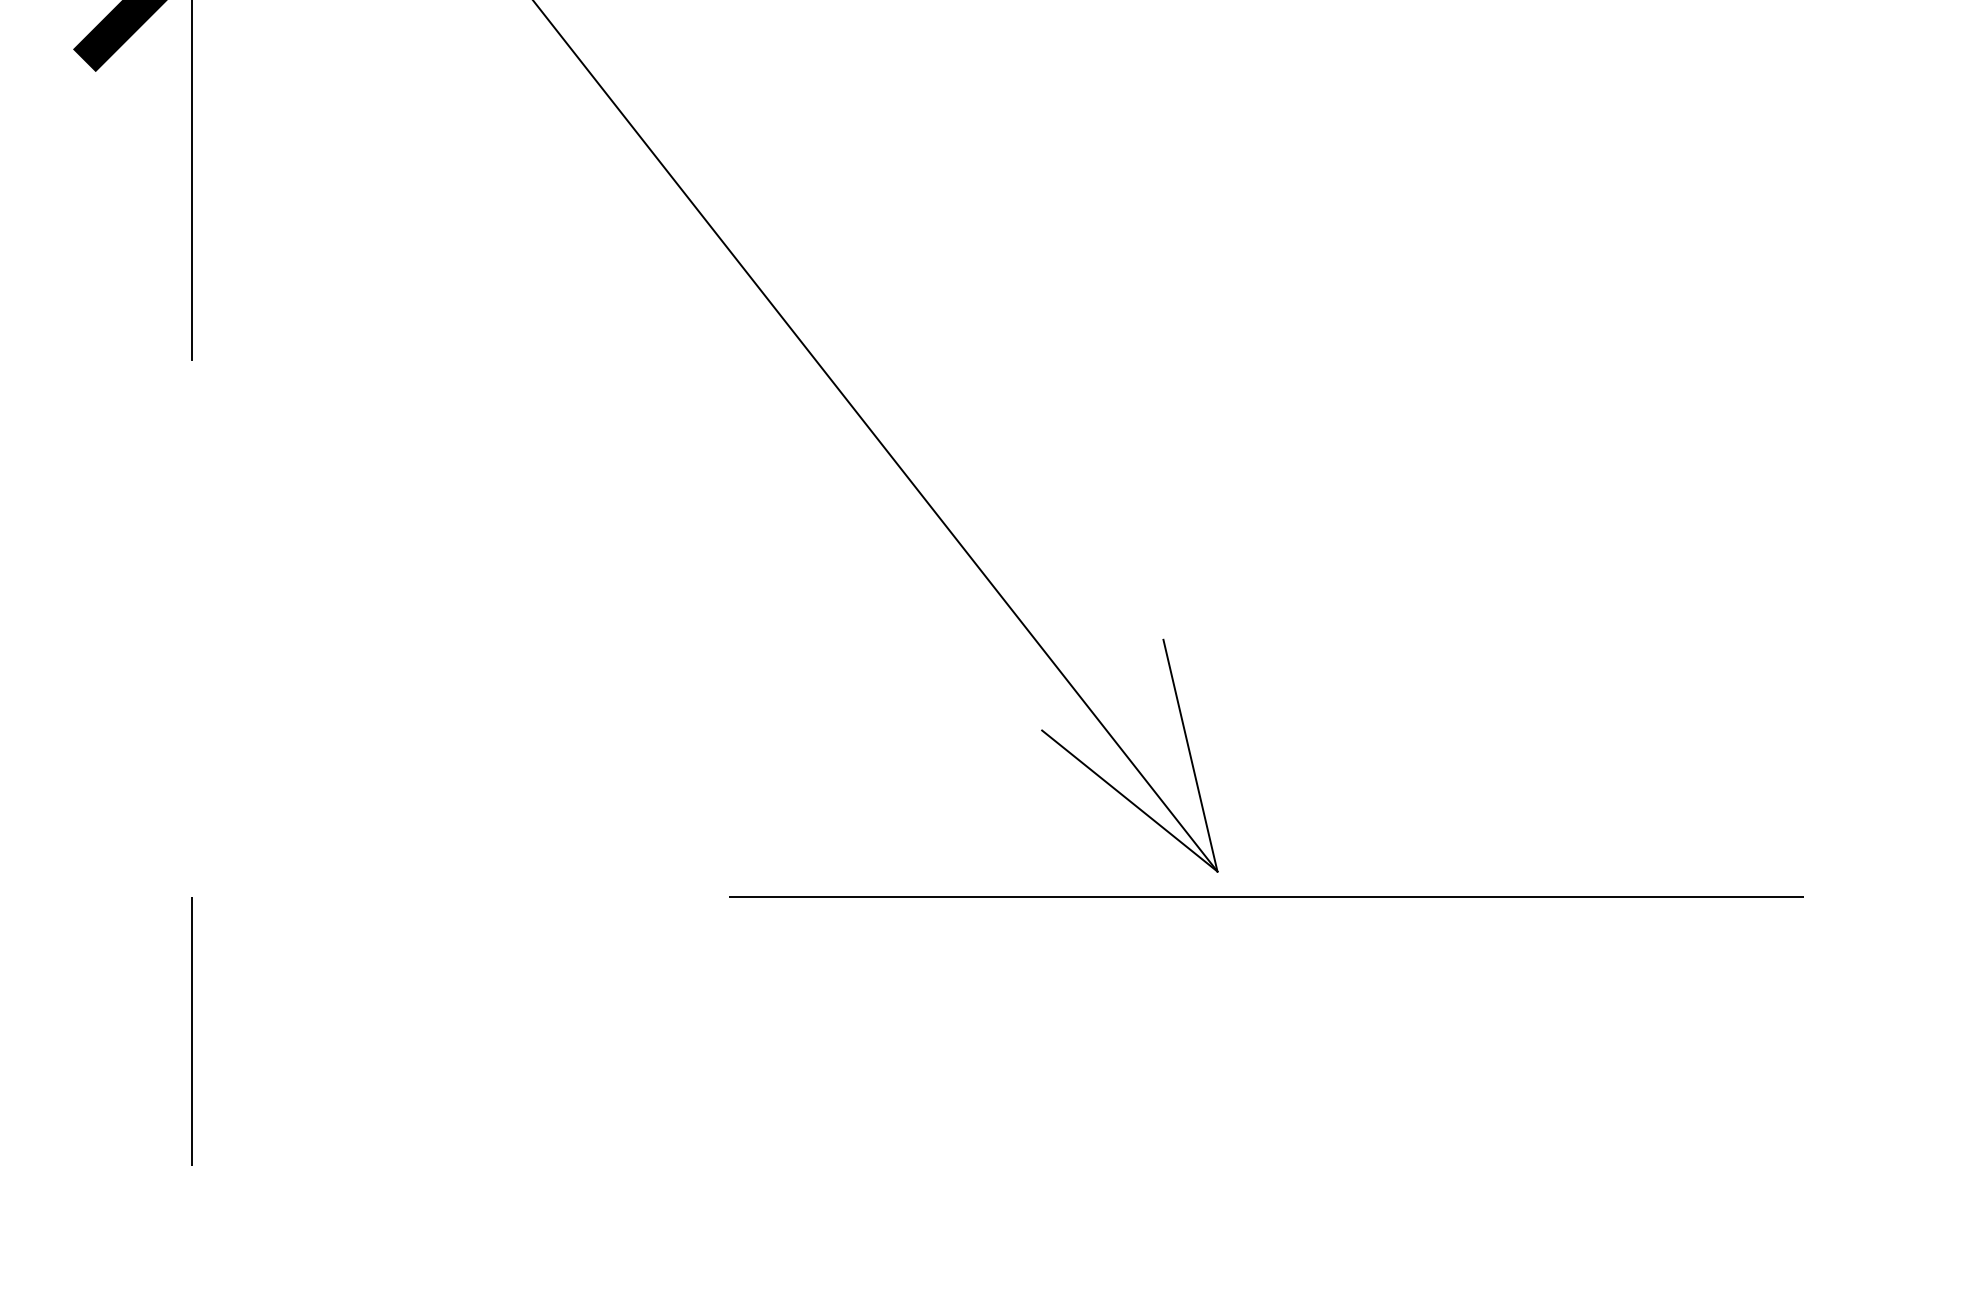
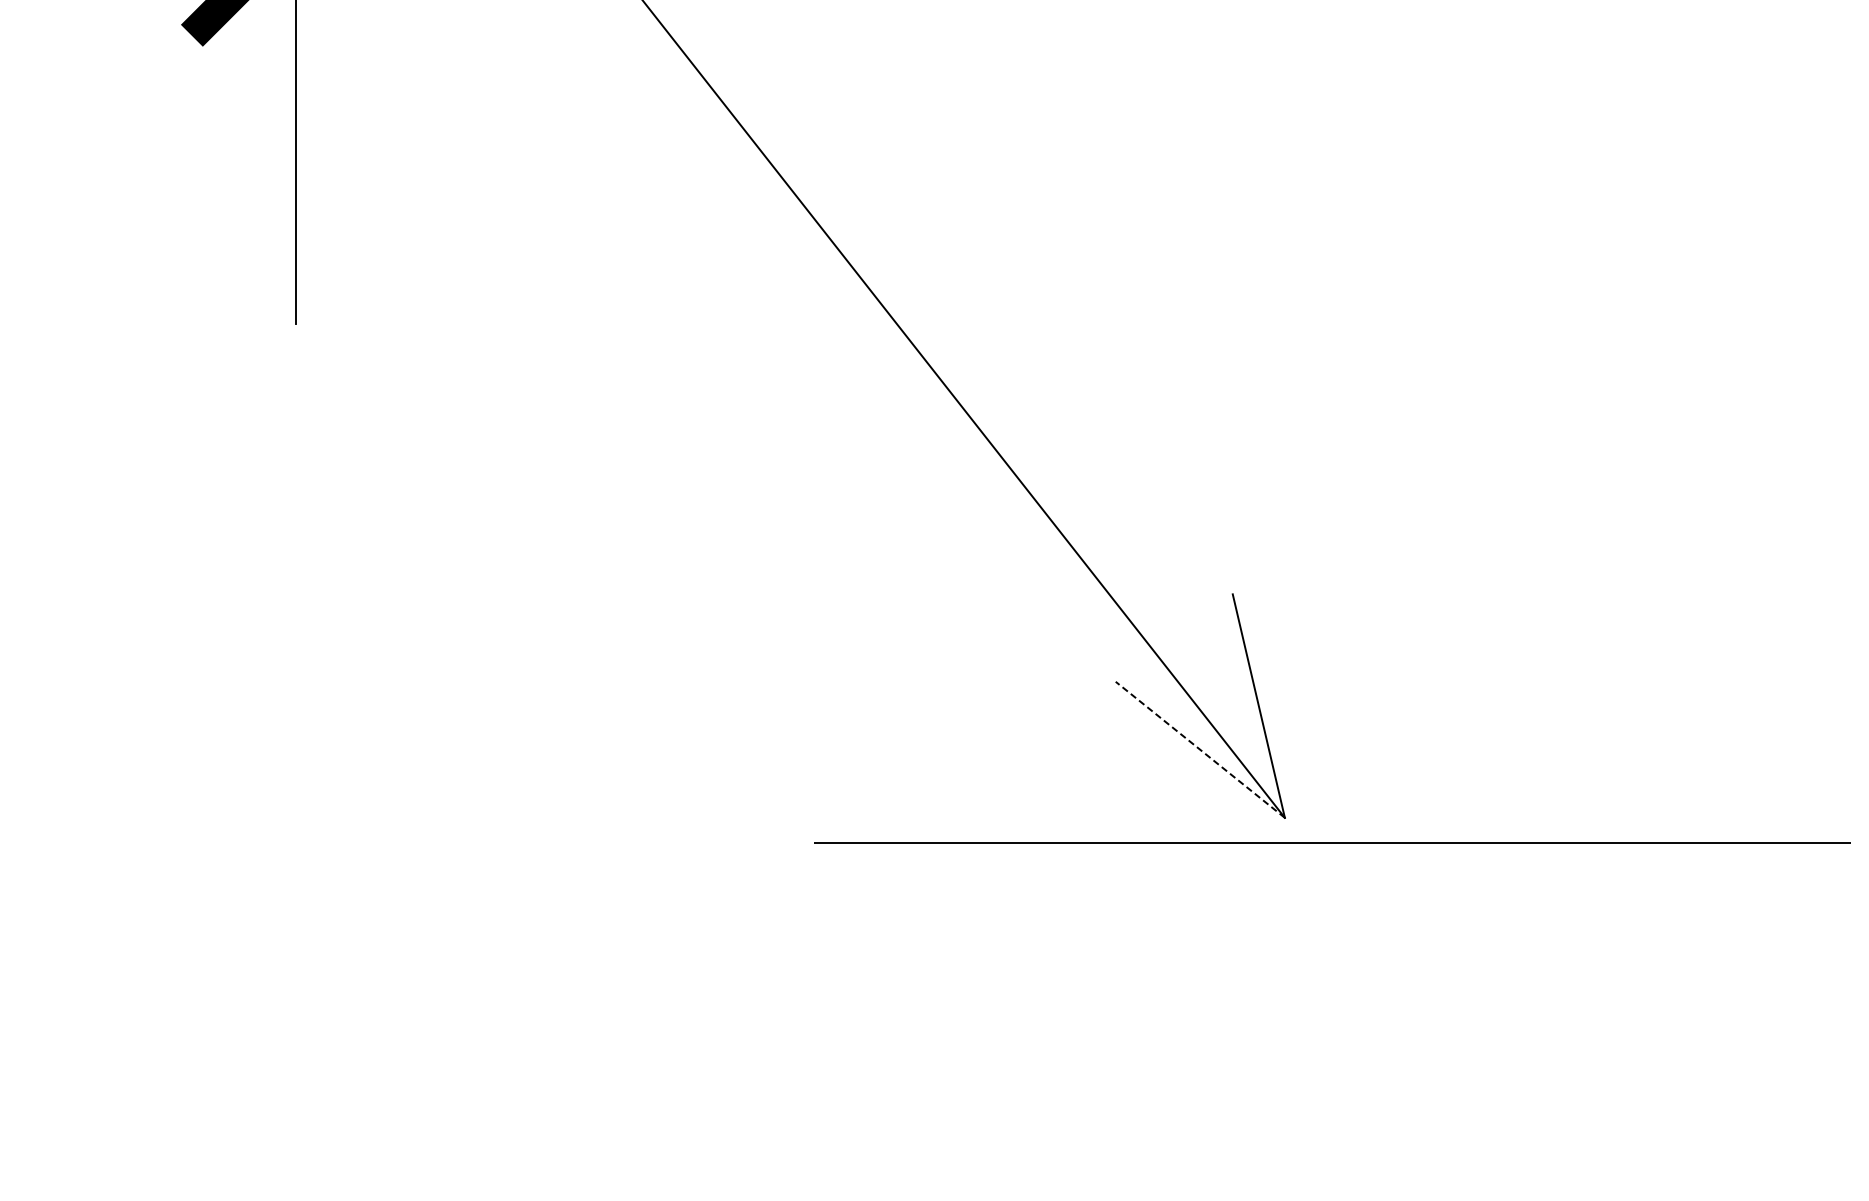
line: (1129, 801) -> (1200, 750), solid -> dashed
line: (191, 1031) -> (295, 972), removed

